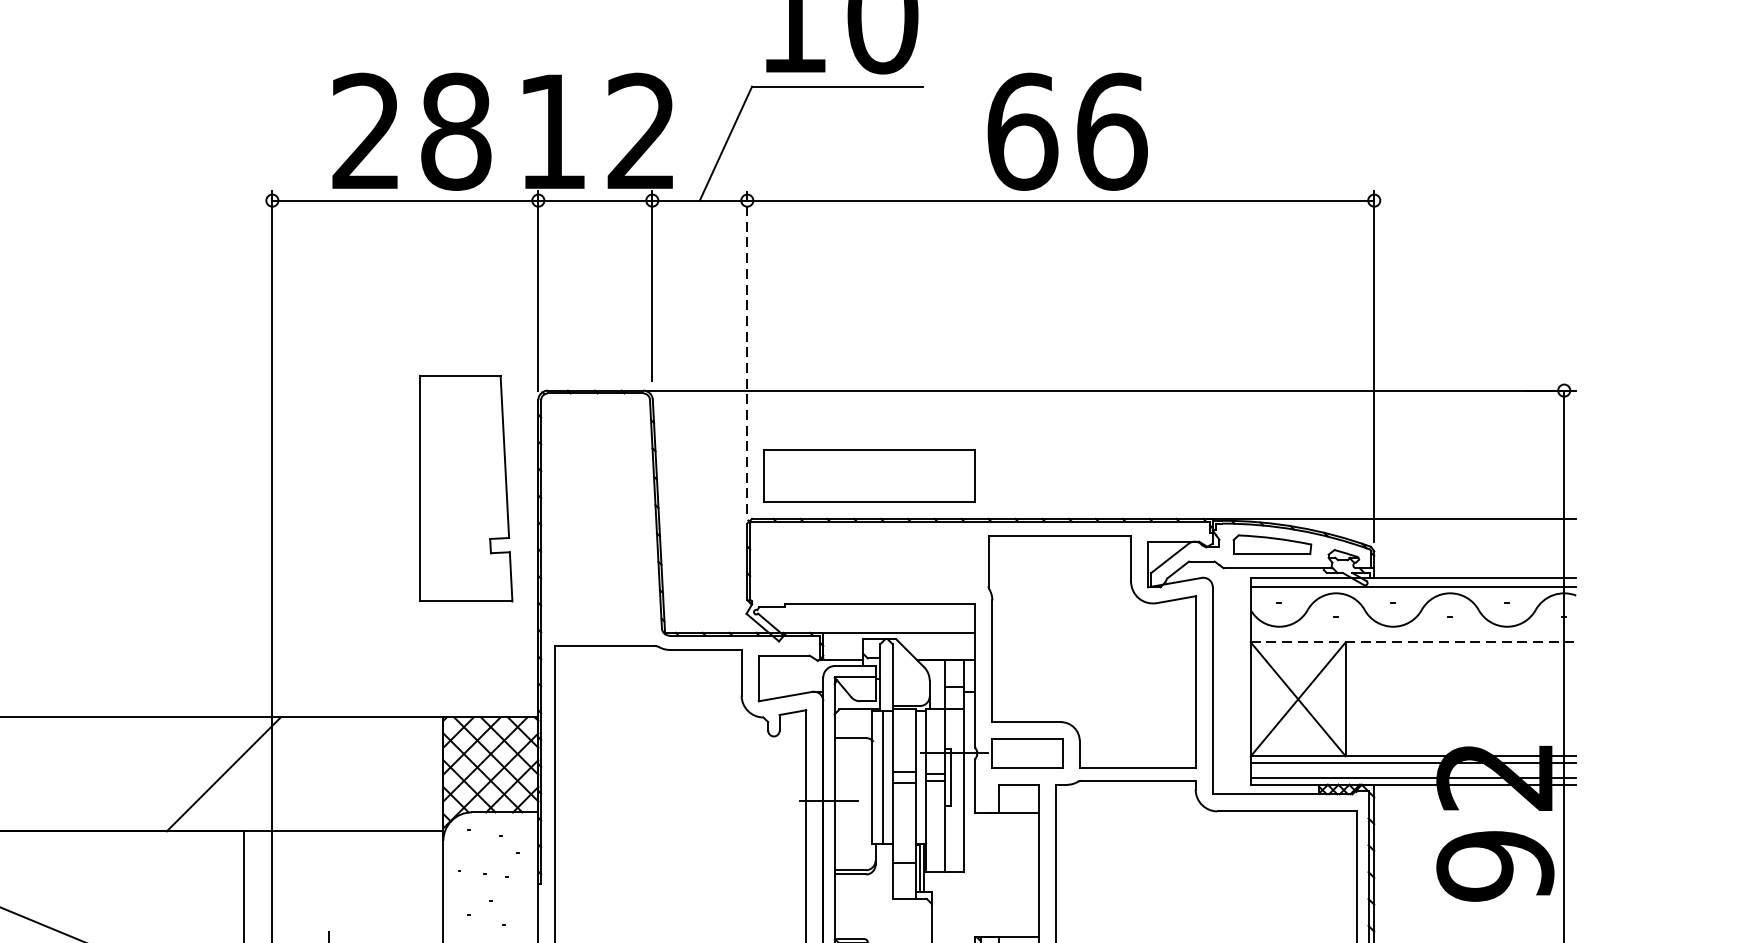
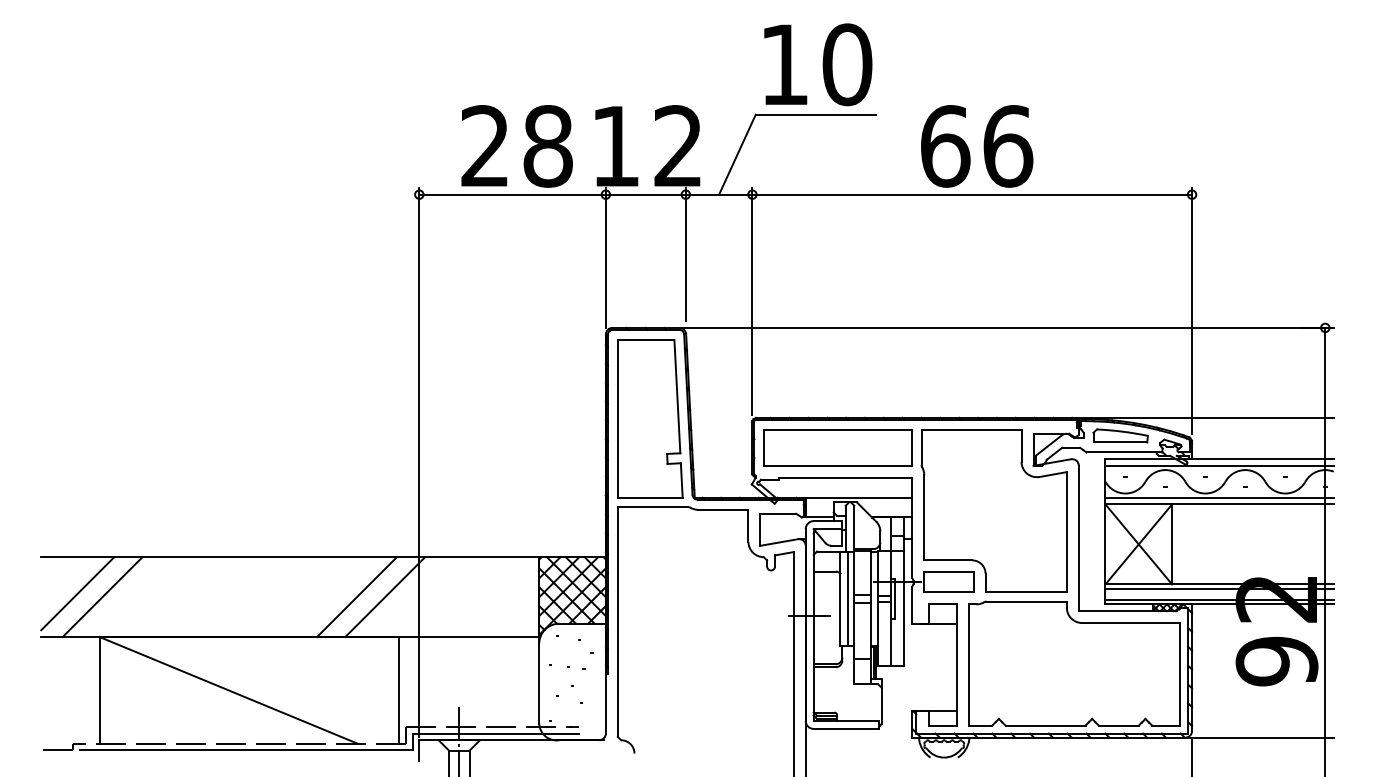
line: (747, 351) -> (752, 300), dashed -> solid
part: (868, 475) -> (837, 447), moved
part: (466, 488) -> (650, 418), moved
line: (1413, 632) -> (1219, 497), added
line: (1414, 642) -> (1220, 504), dashed -> solid
line: (184, 775) -> (357, 597), added

